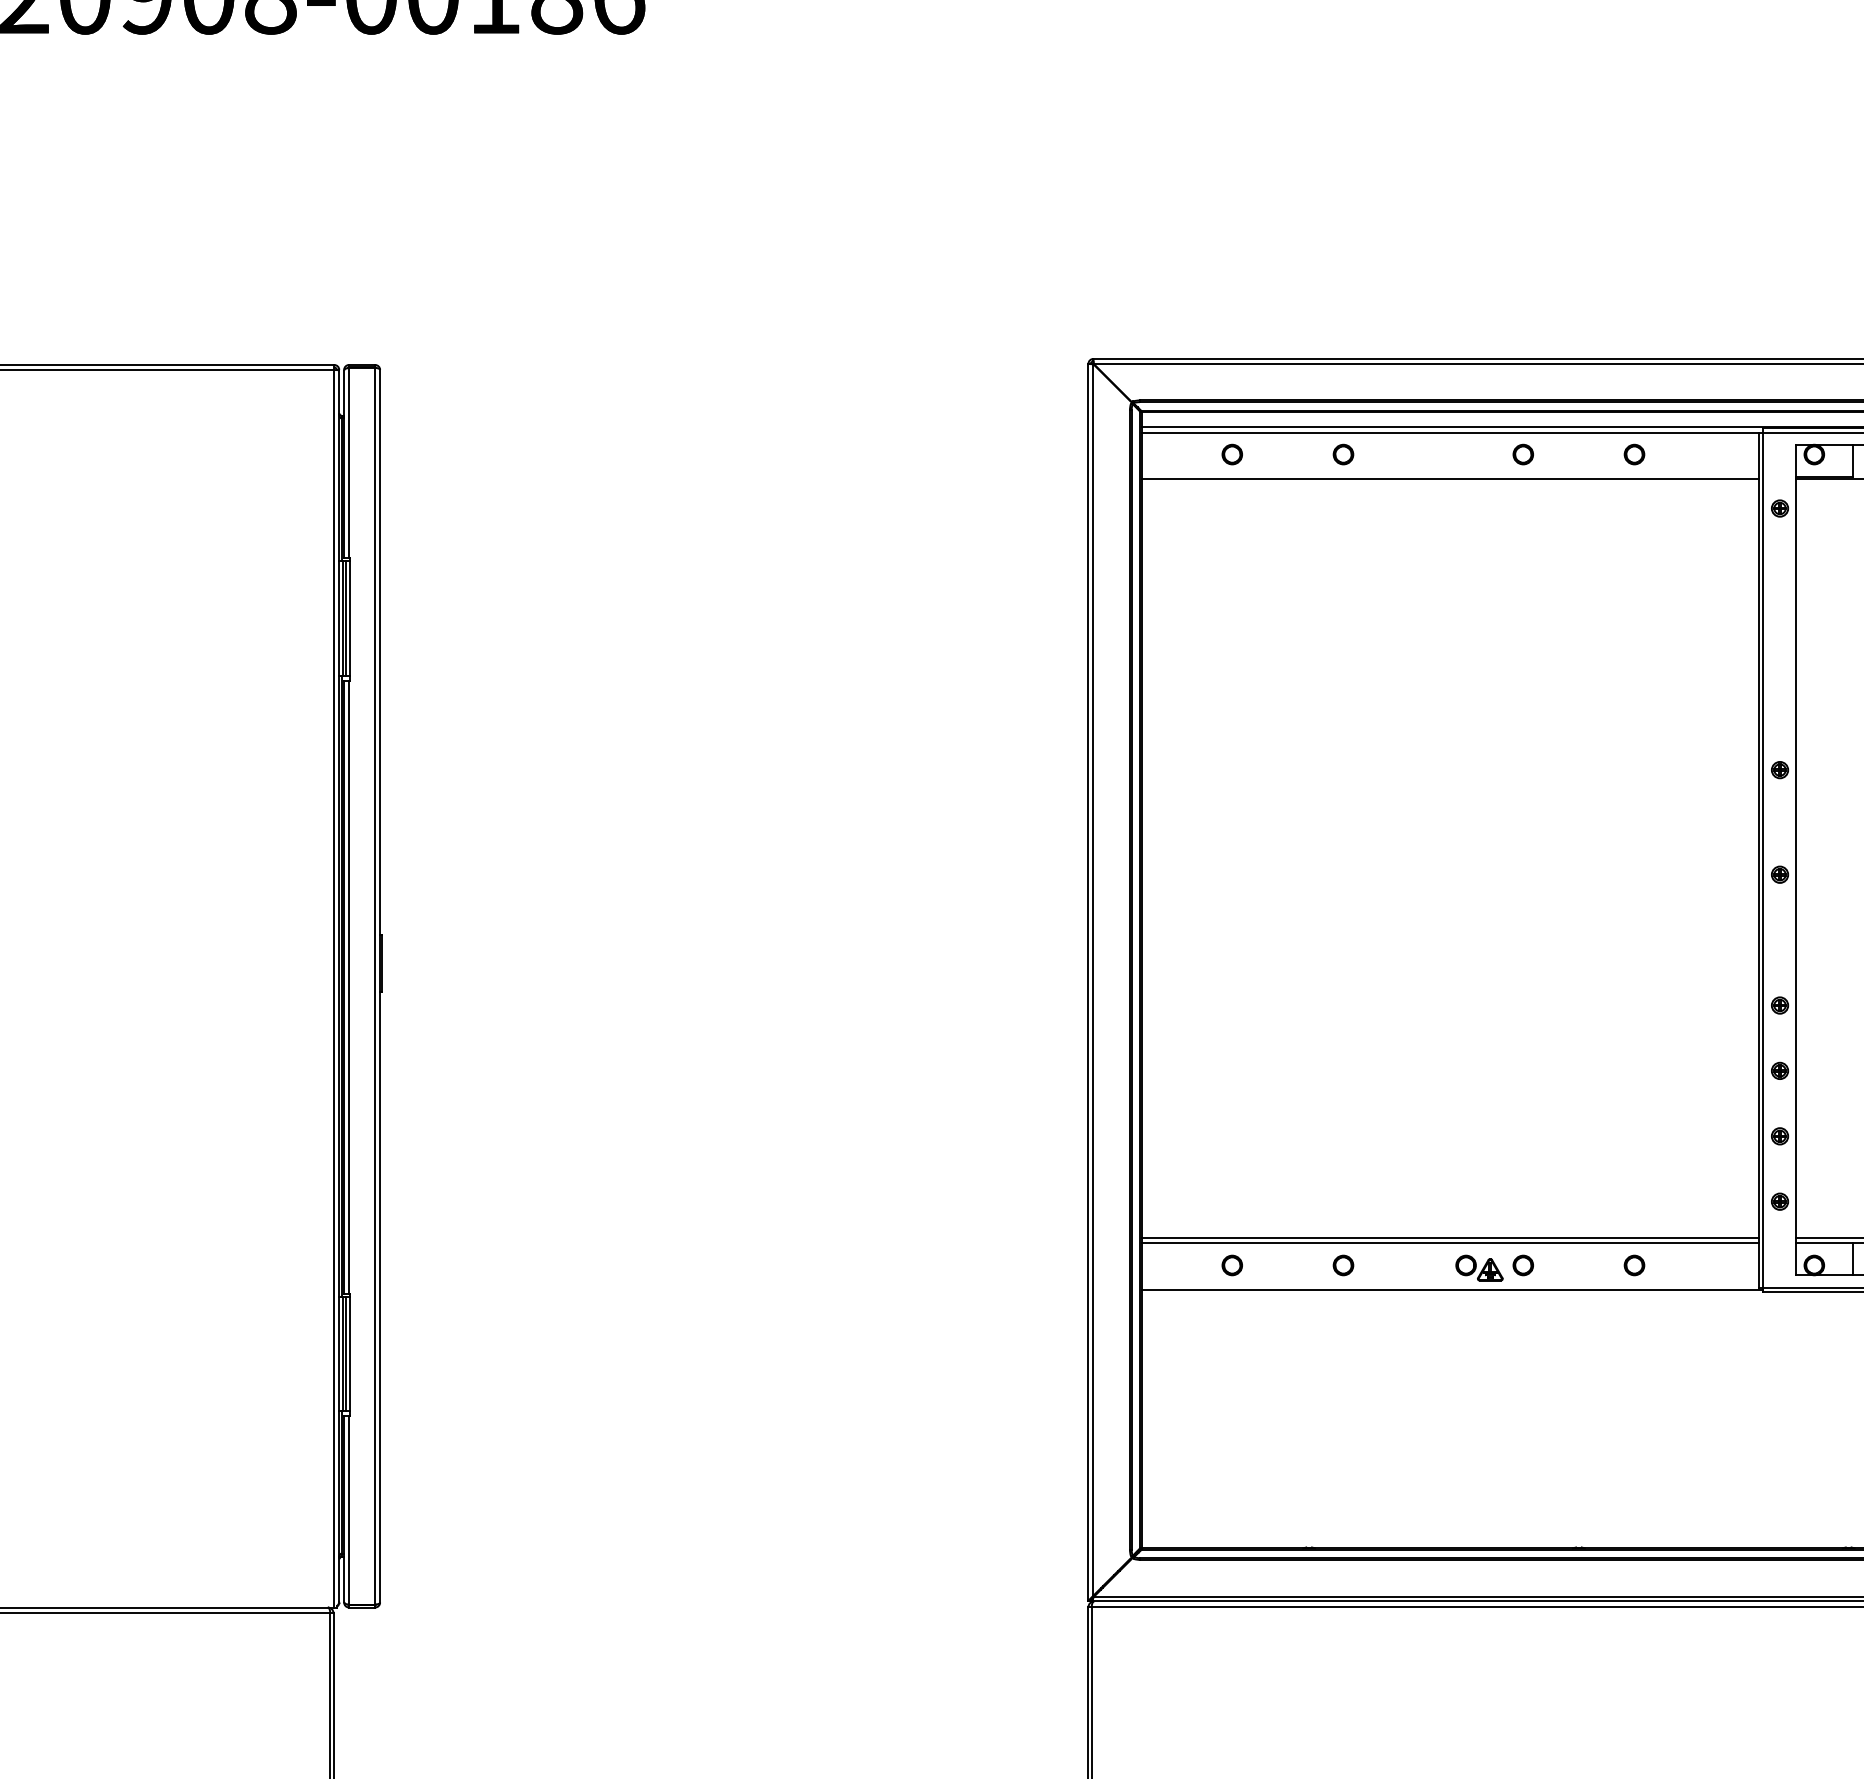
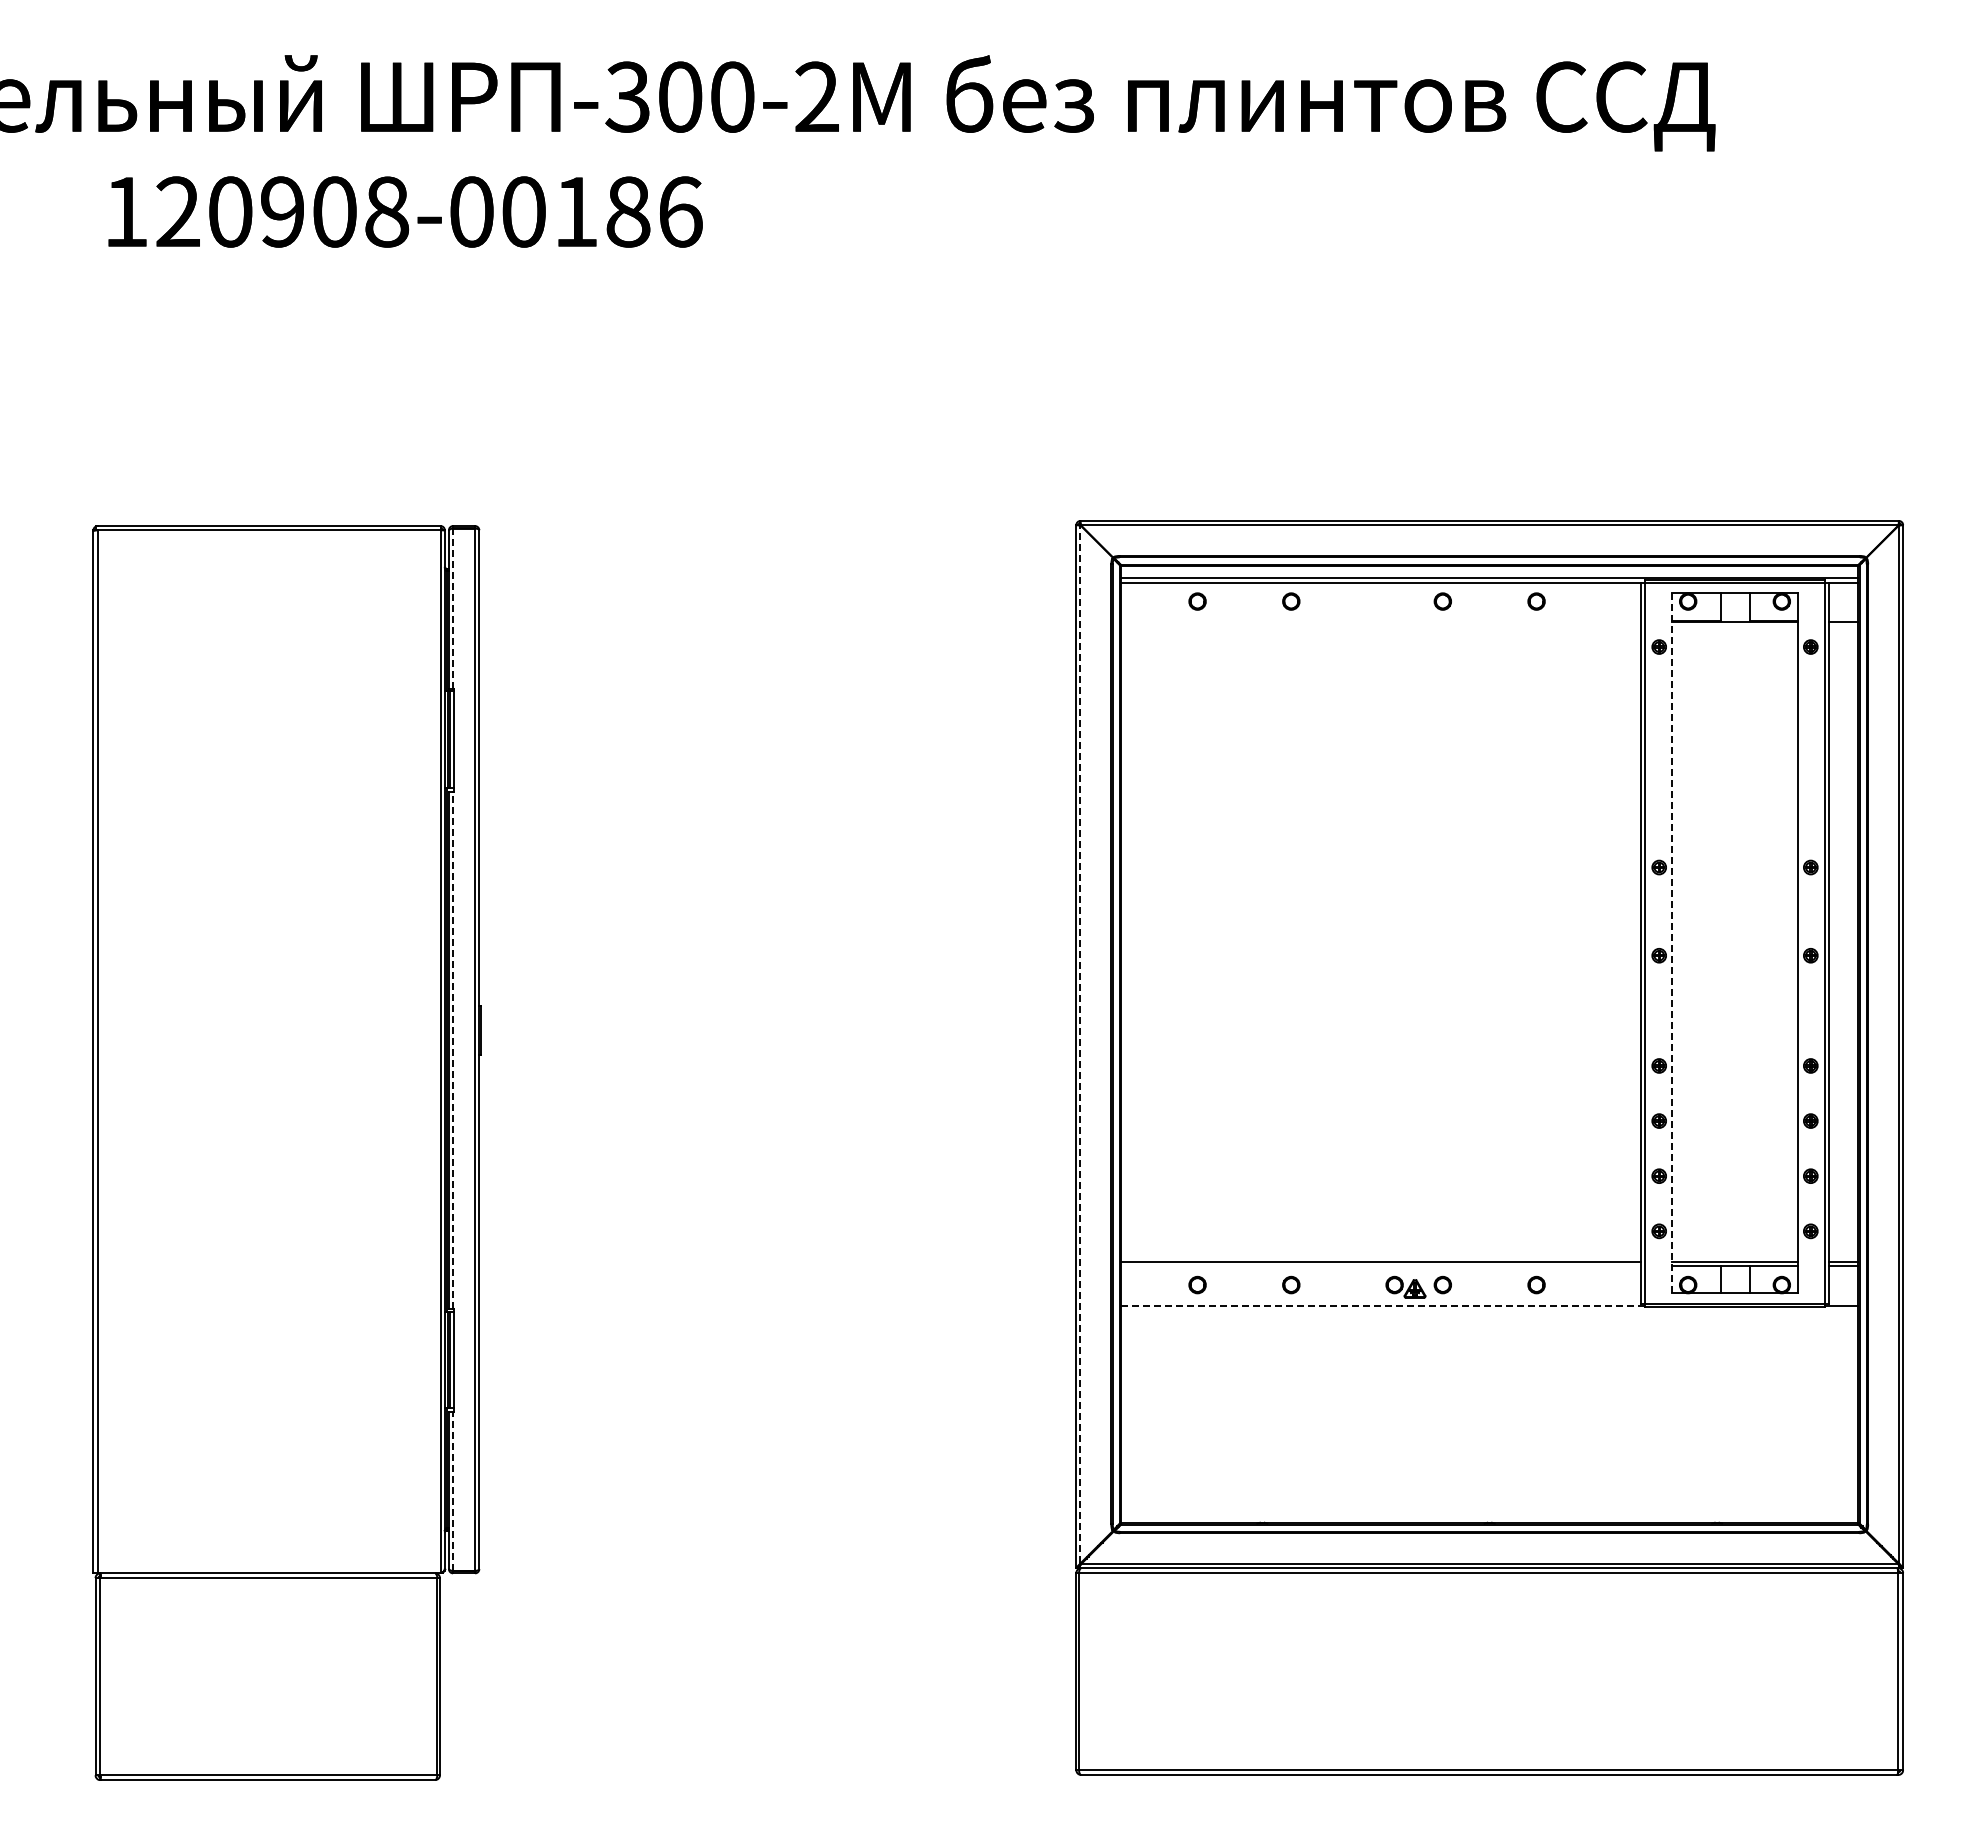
line: (349, 462) -> (453, 608), solid -> dashed
line: (1450, 479) -> (1381, 622), removed
line: (1795, 860) -> (1672, 943), solid -> dashed
line: (1093, 978) -> (1080, 1043), solid -> dashed
line: (349, 986) -> (453, 1049), solid -> dashed
line: (1450, 1243) -> (1381, 1266), removed
line: (1451, 1289) -> (1382, 1305), solid -> dashed
line: (349, 1510) -> (453, 1491), solid -> dashed

